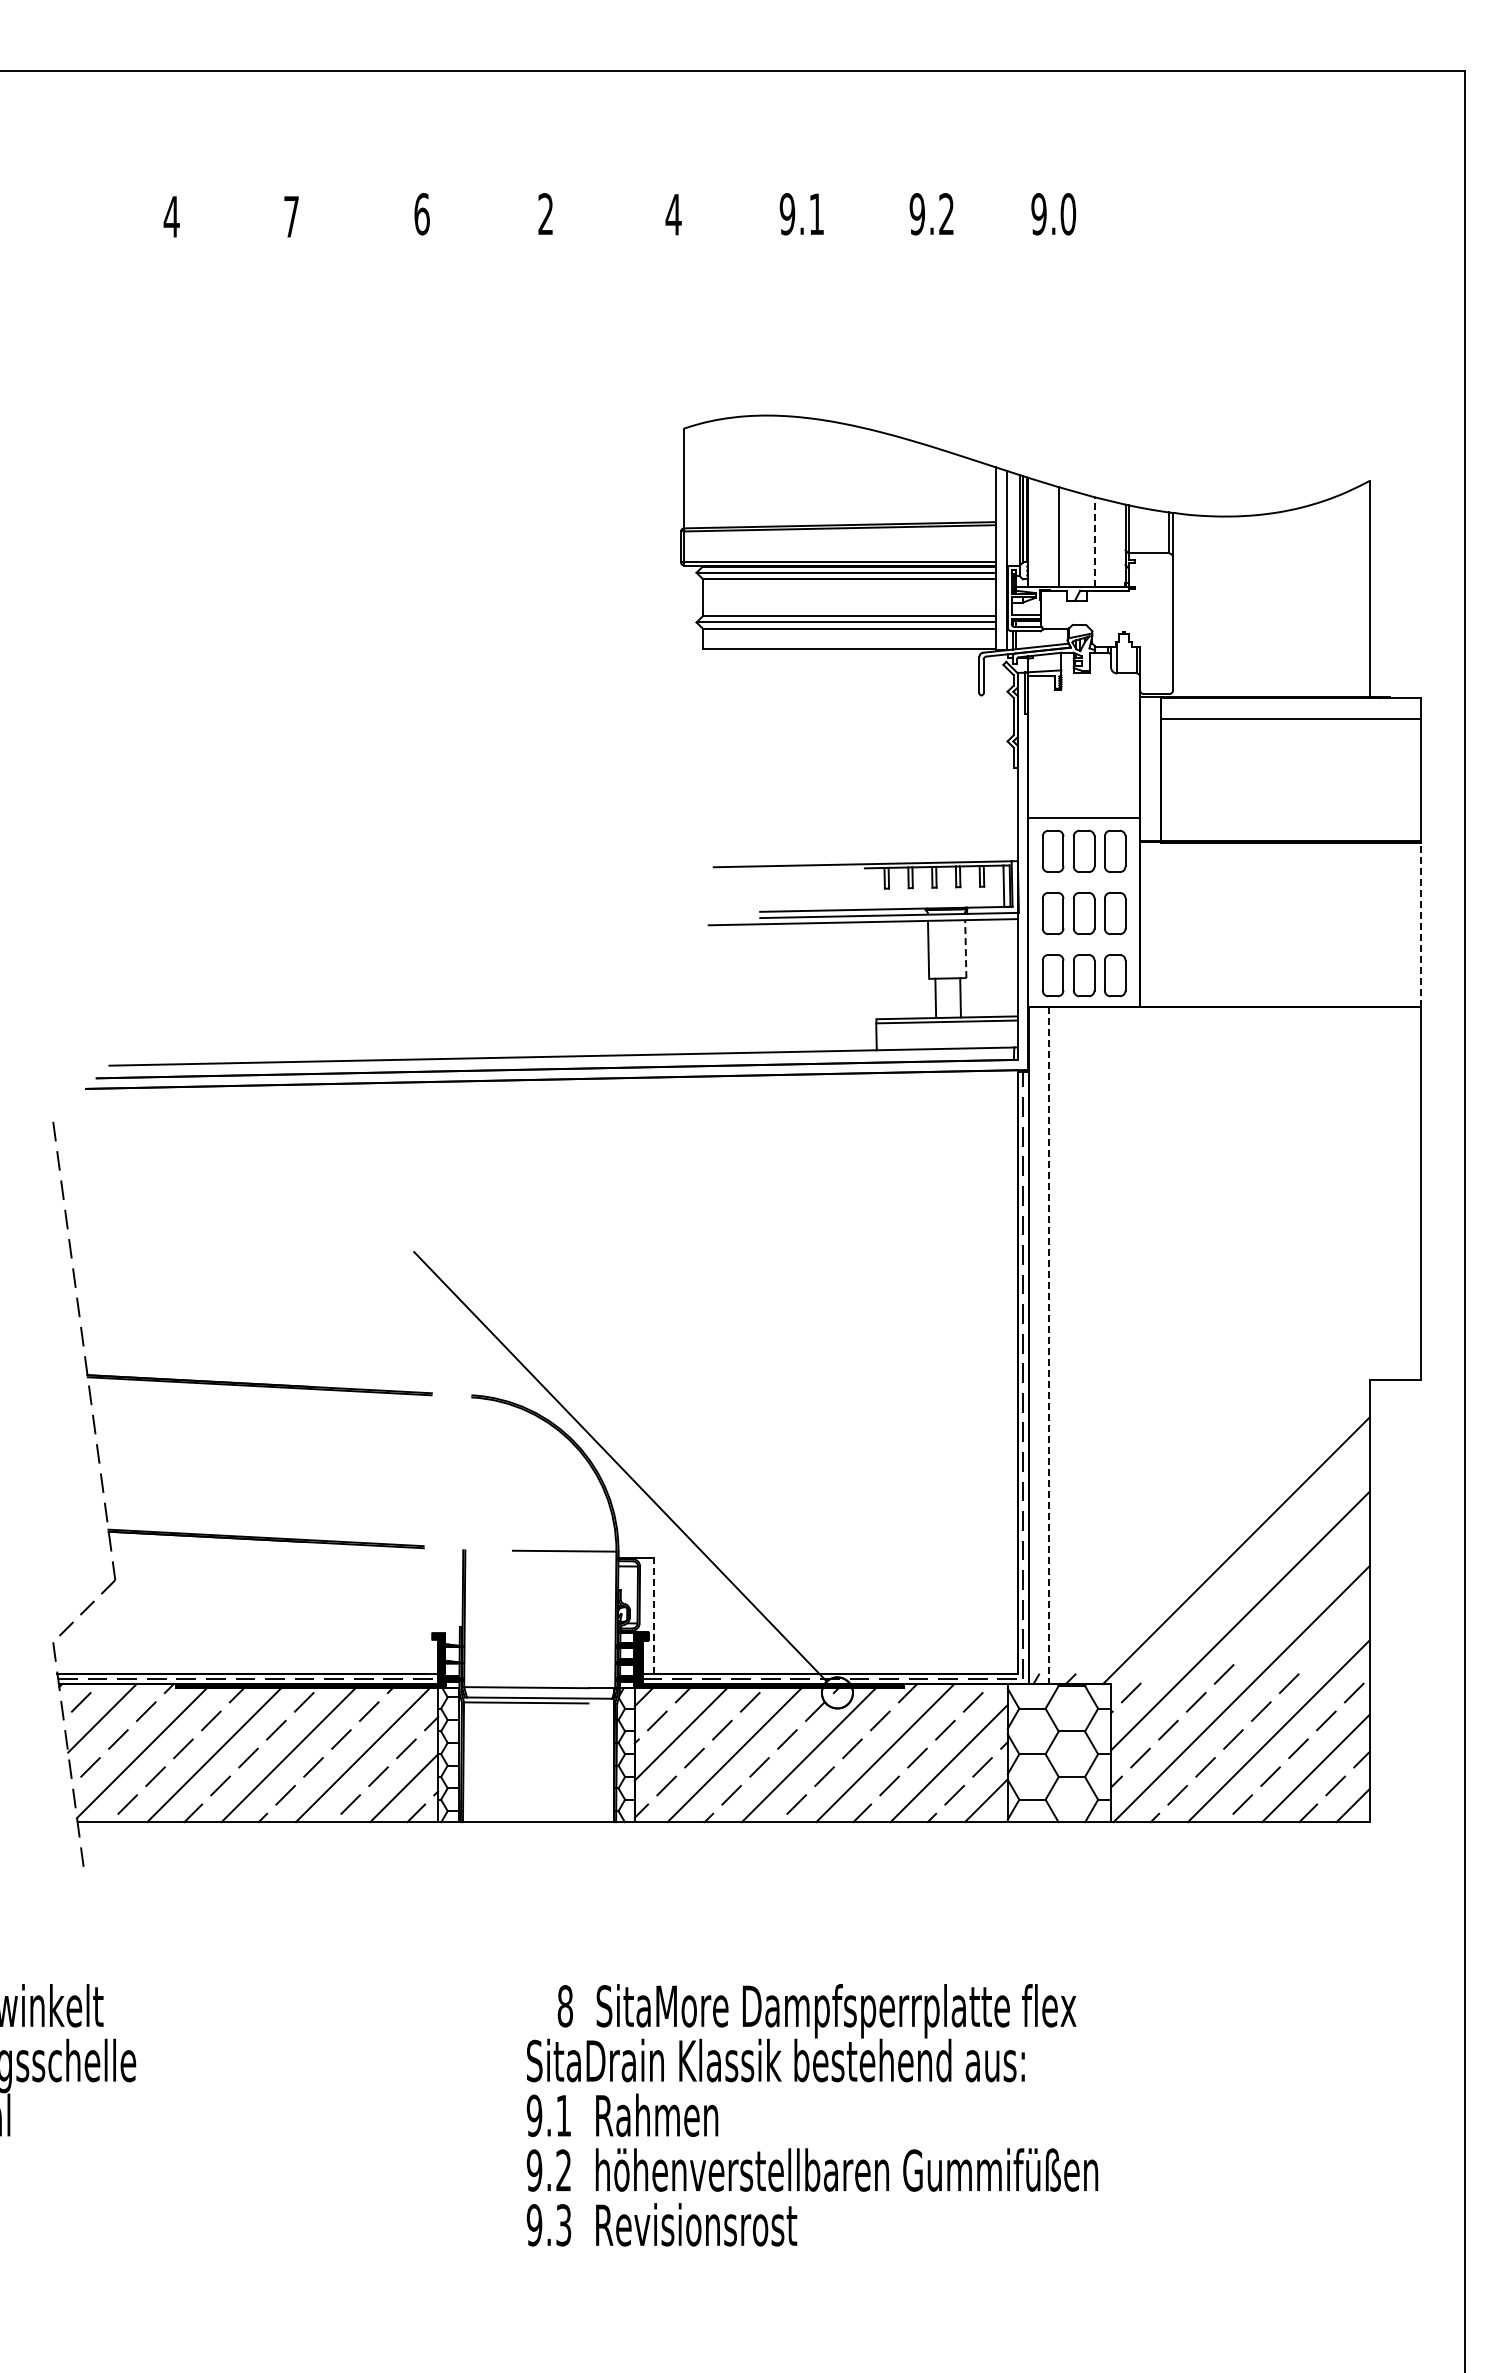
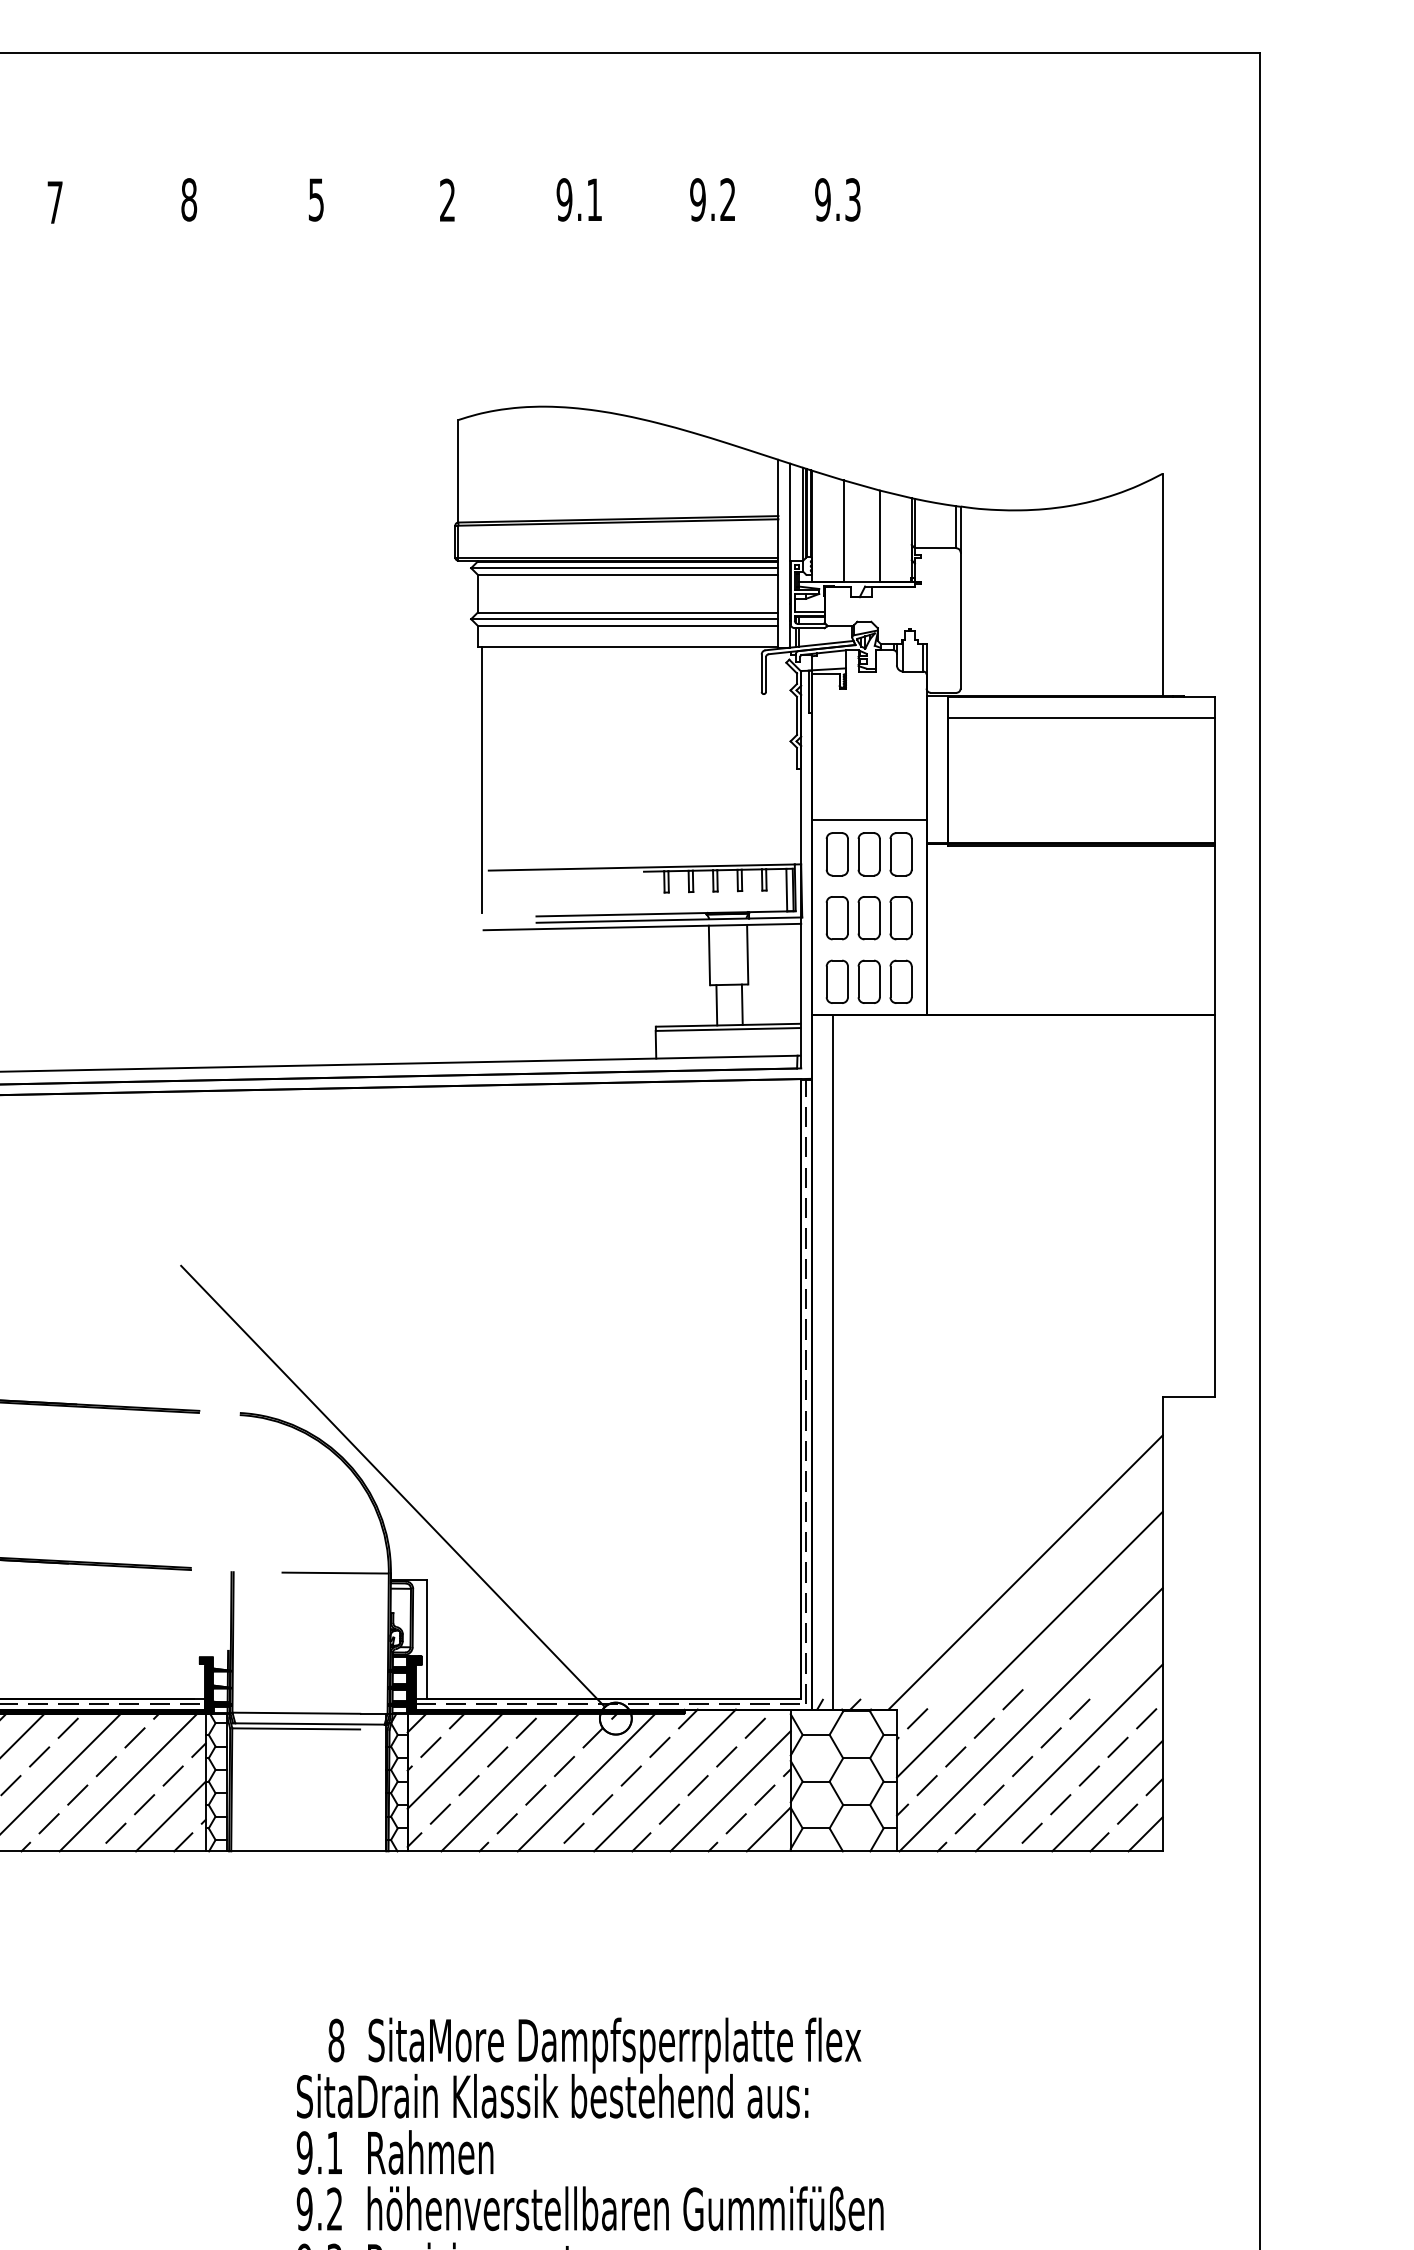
text: (421, 214) -> (188, 200), 6 -> 8
text: (545, 214) -> (316, 200), 2 -> 5
text: (673, 214) -> (447, 200), 4 -> 2
text: (1068, 214) -> (853, 200), 9.0 -> 9.3
line: (1094, 541) -> (879, 536), dashed -> solid
line: (707, 778) -> (482, 779), added
line: (1420, 924) -> (1214, 929), dashed -> solid
line: (965, 949) -> (747, 955), dashed -> solid
line: (1049, 1346) -> (833, 1362), dashed -> solid
line: (653, 1615) -> (426, 1639), dashed -> solid

